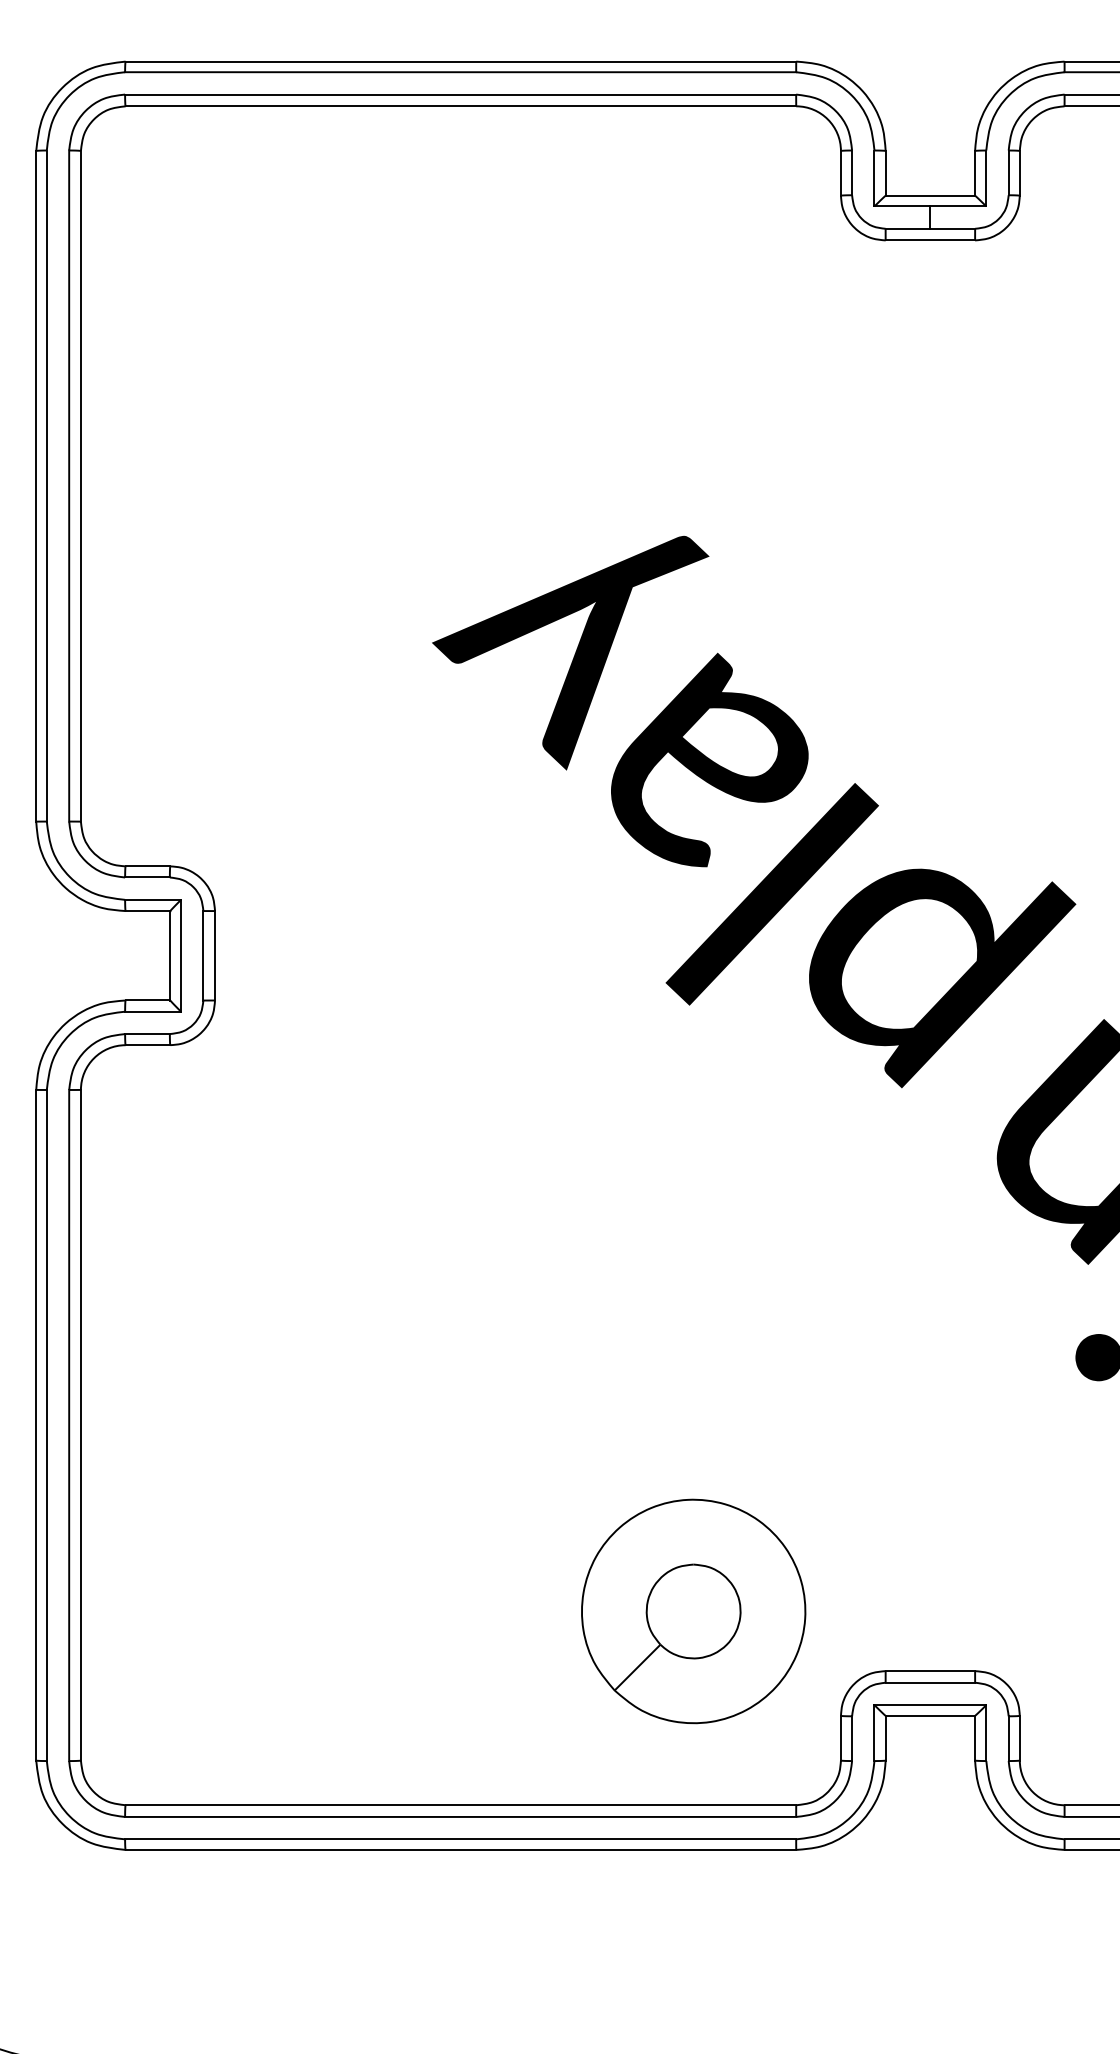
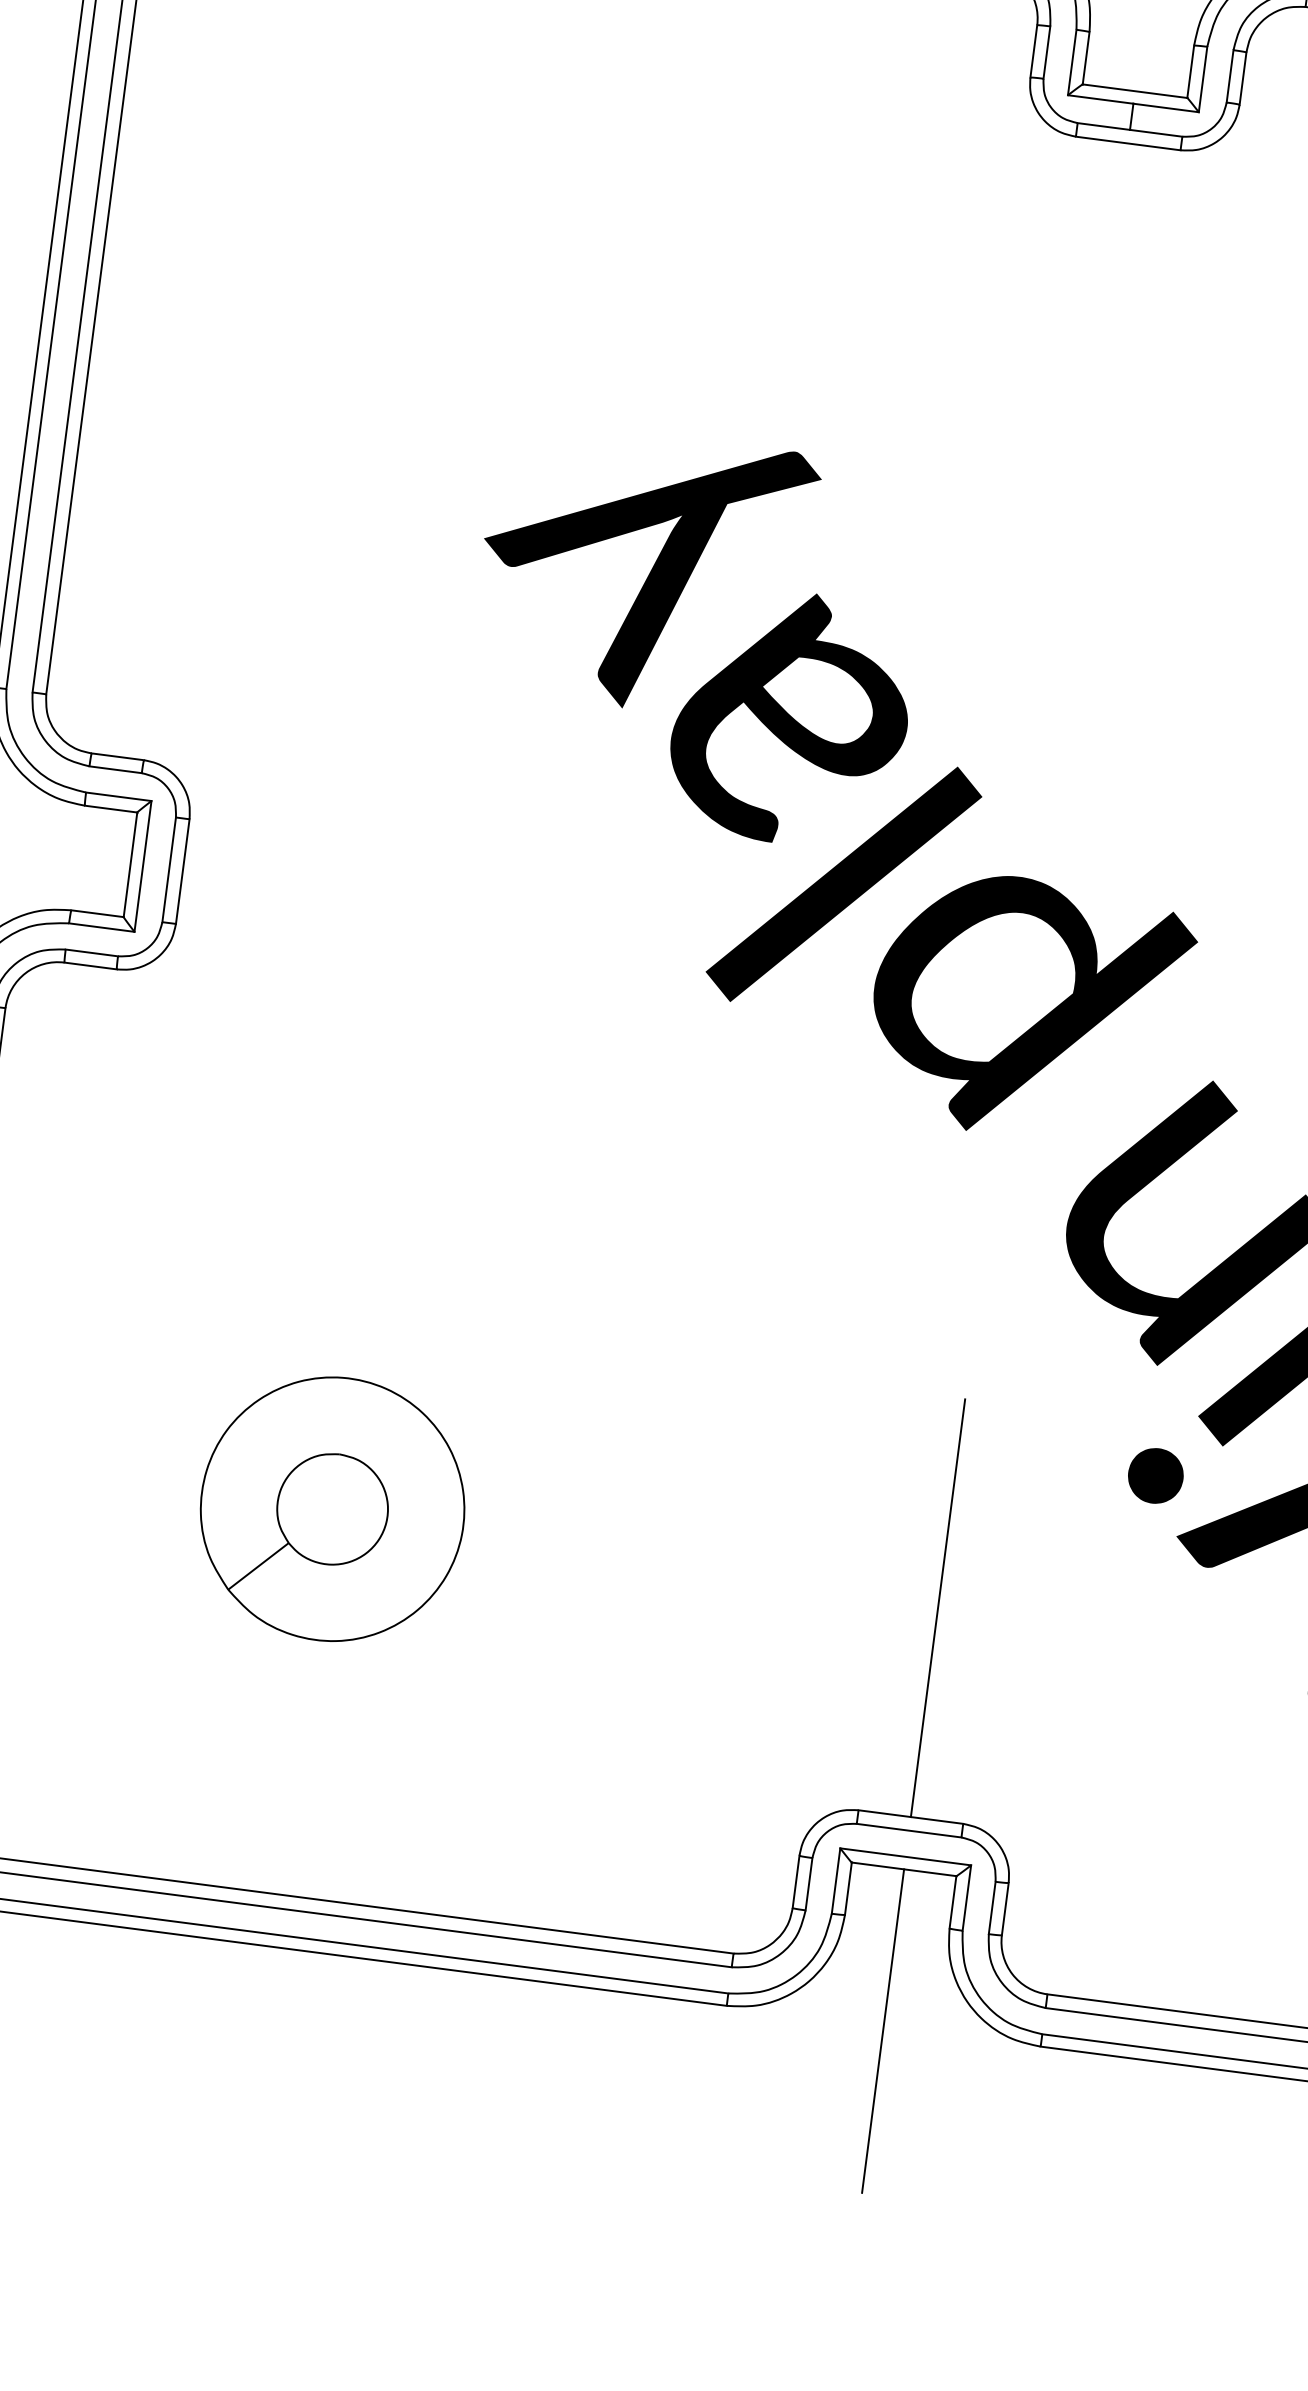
line: (930, 1492) -> (938, 1608), added
part: (693, 1611) -> (332, 1509), moved
line: (930, 1853) -> (883, 2030), added

